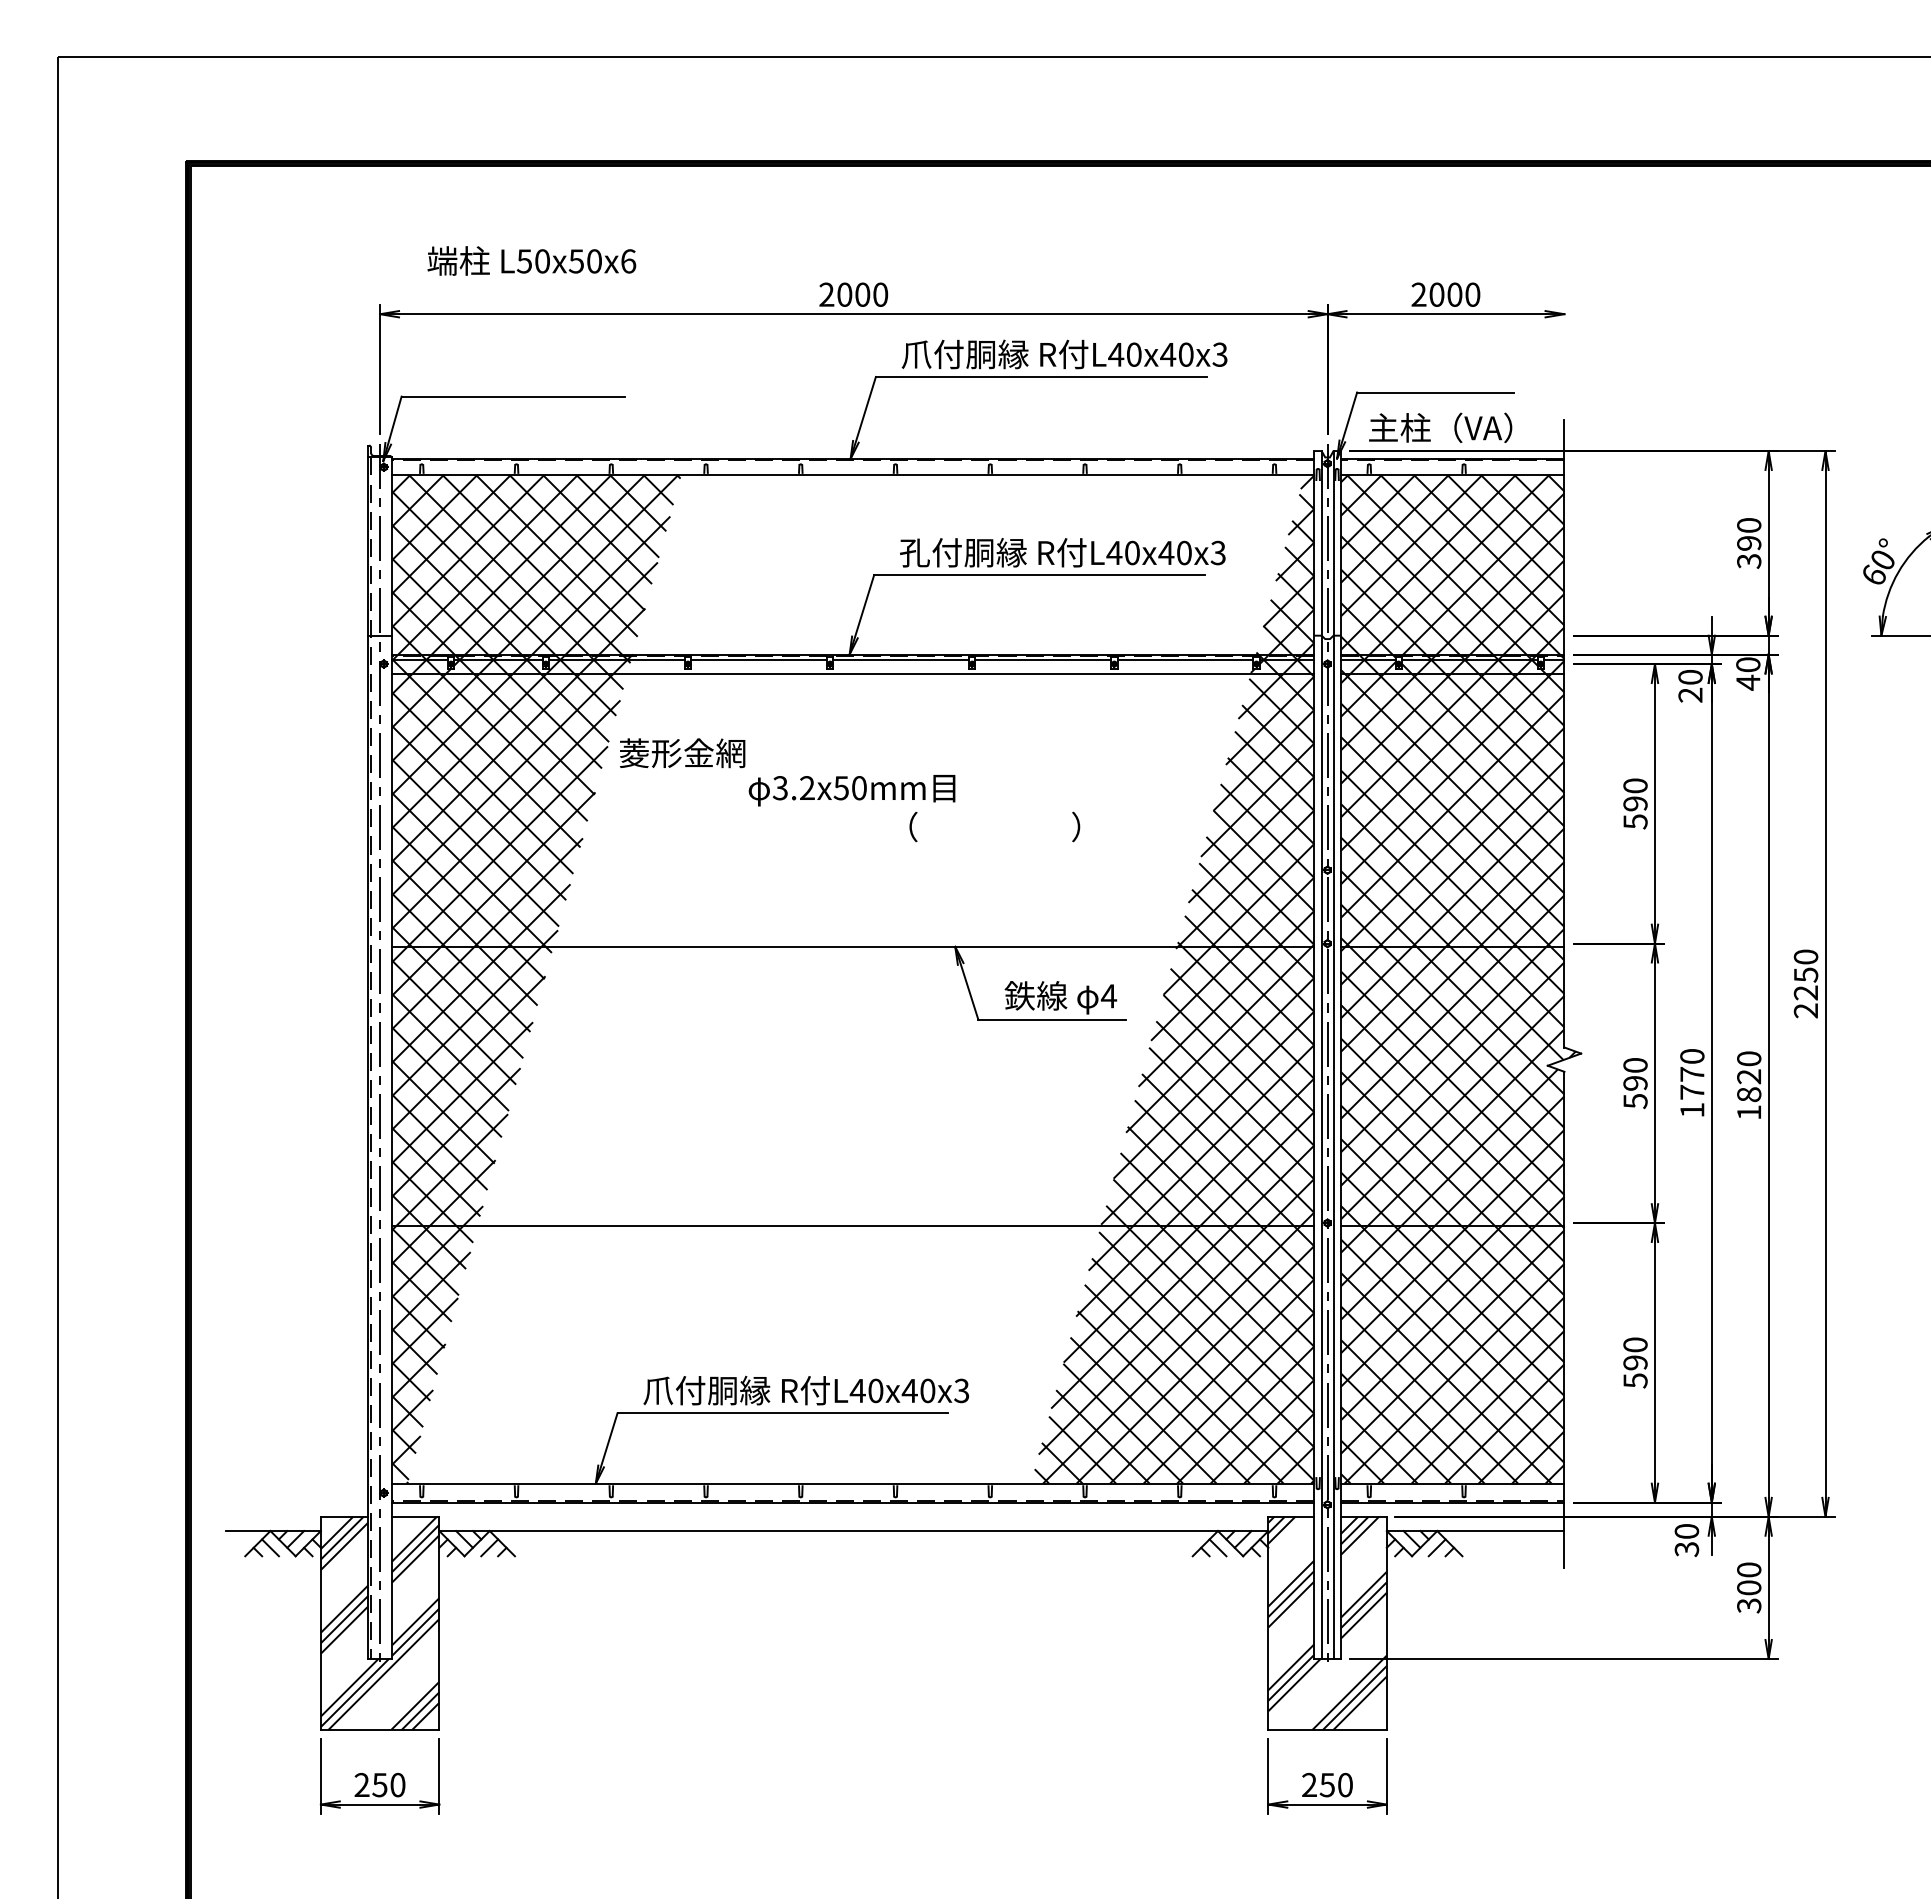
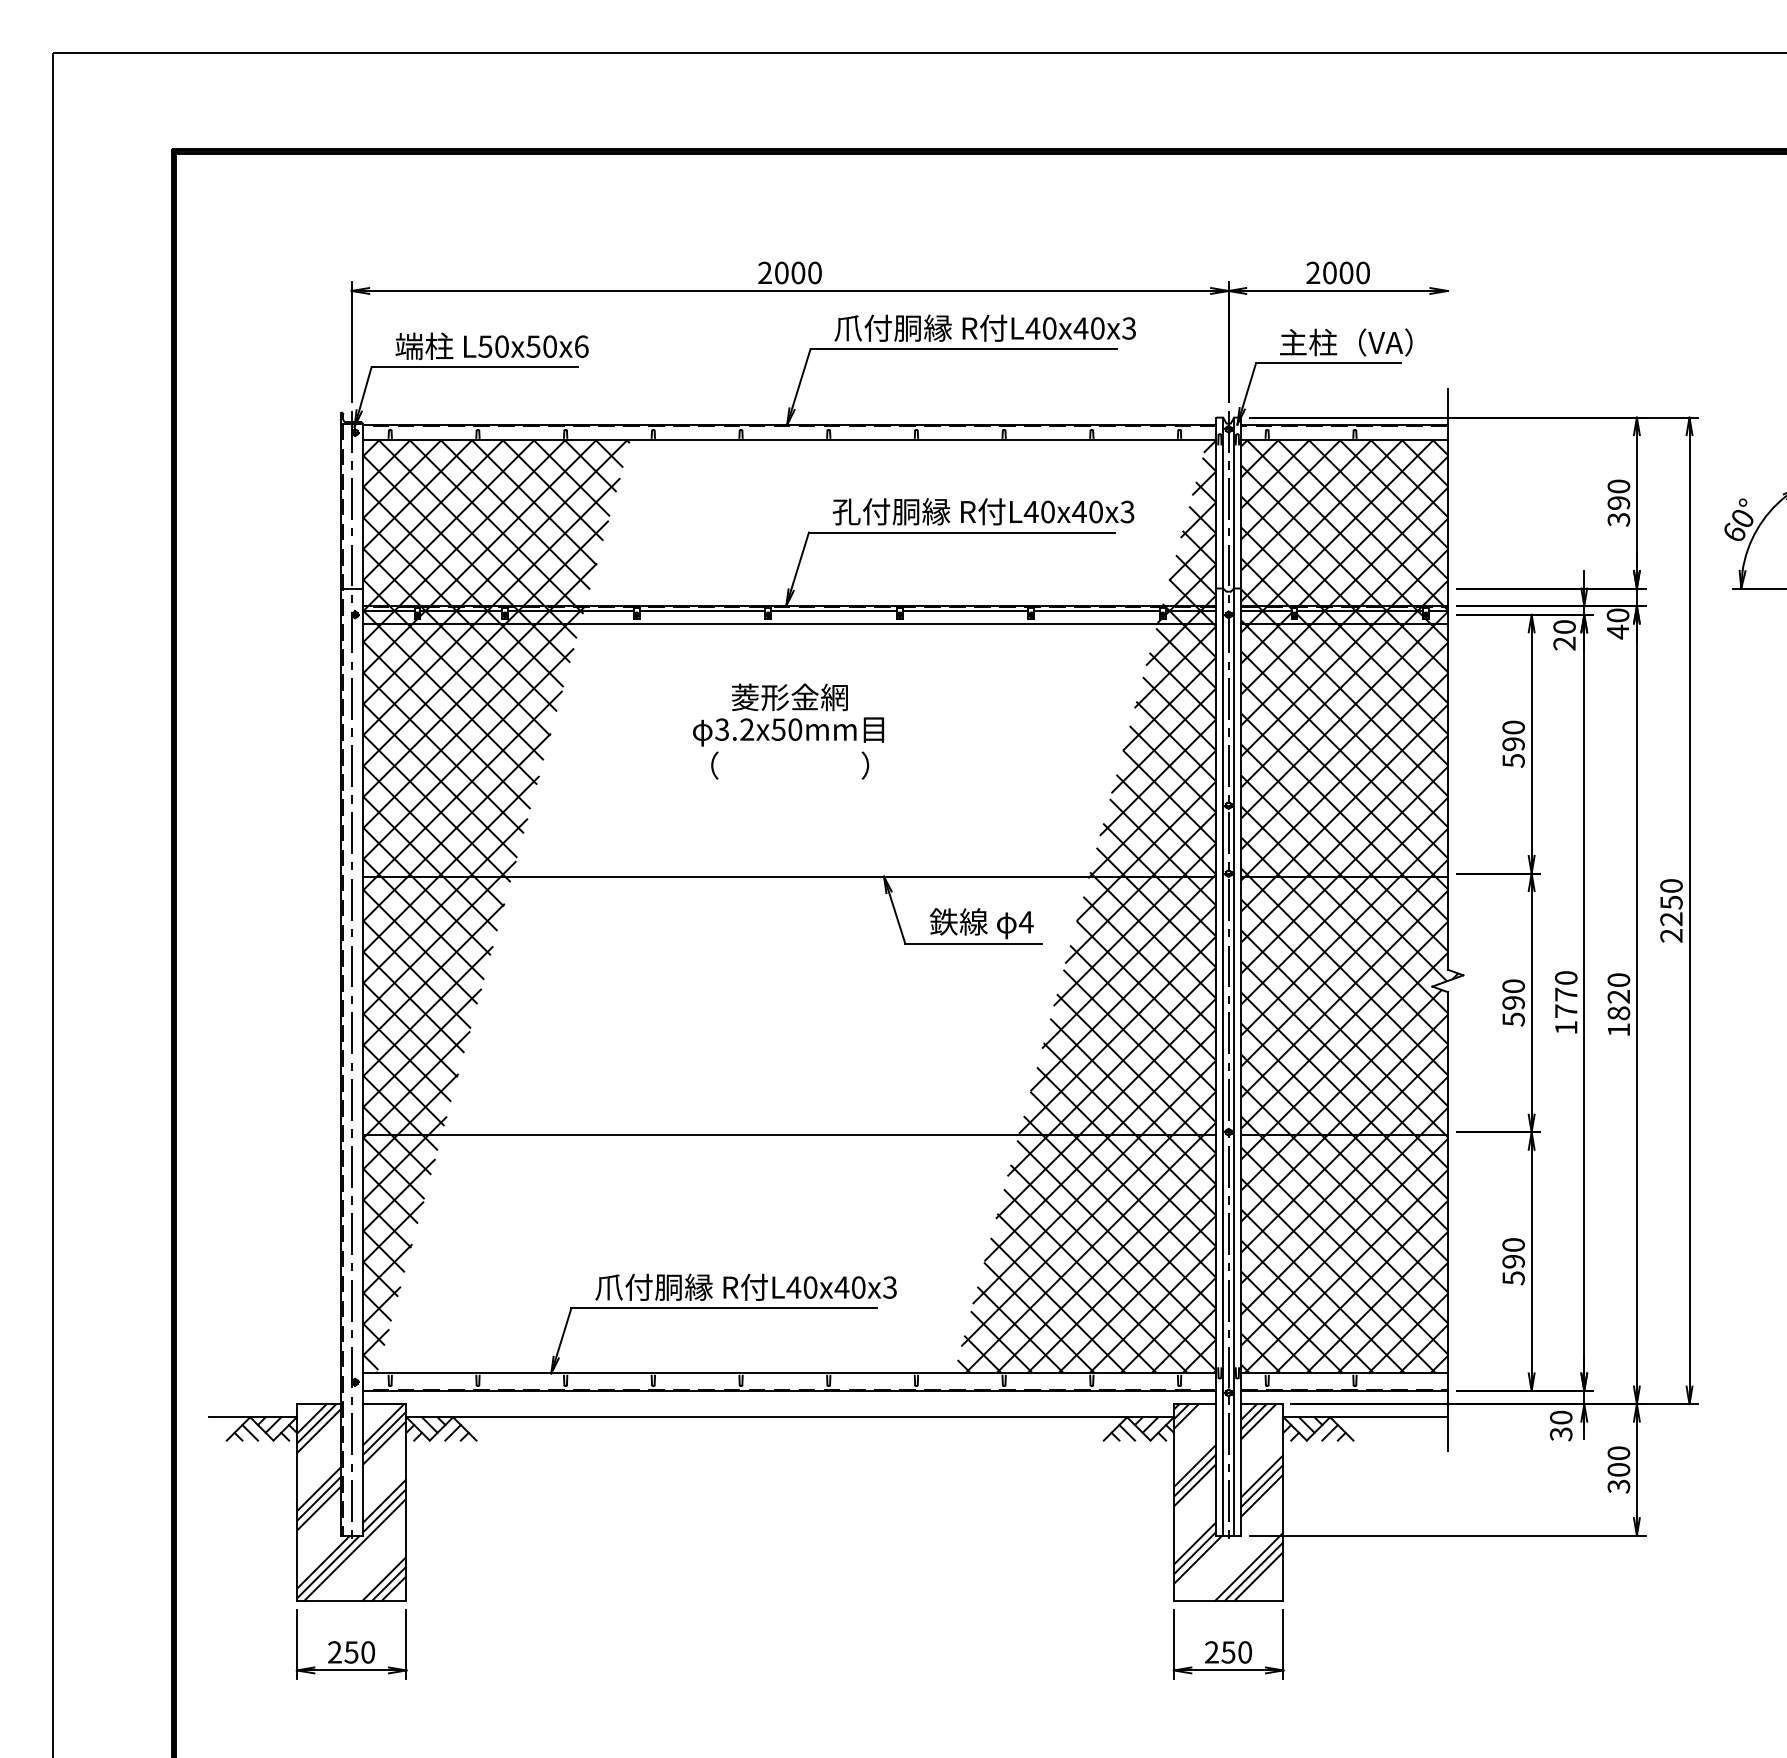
text: (531, 260) -> (491, 345), moved
text: (1440, 427) -> (1346, 342), moved
text: (682, 753) -> (789, 697), moved
text: (994, 826) -> (789, 765), moved

